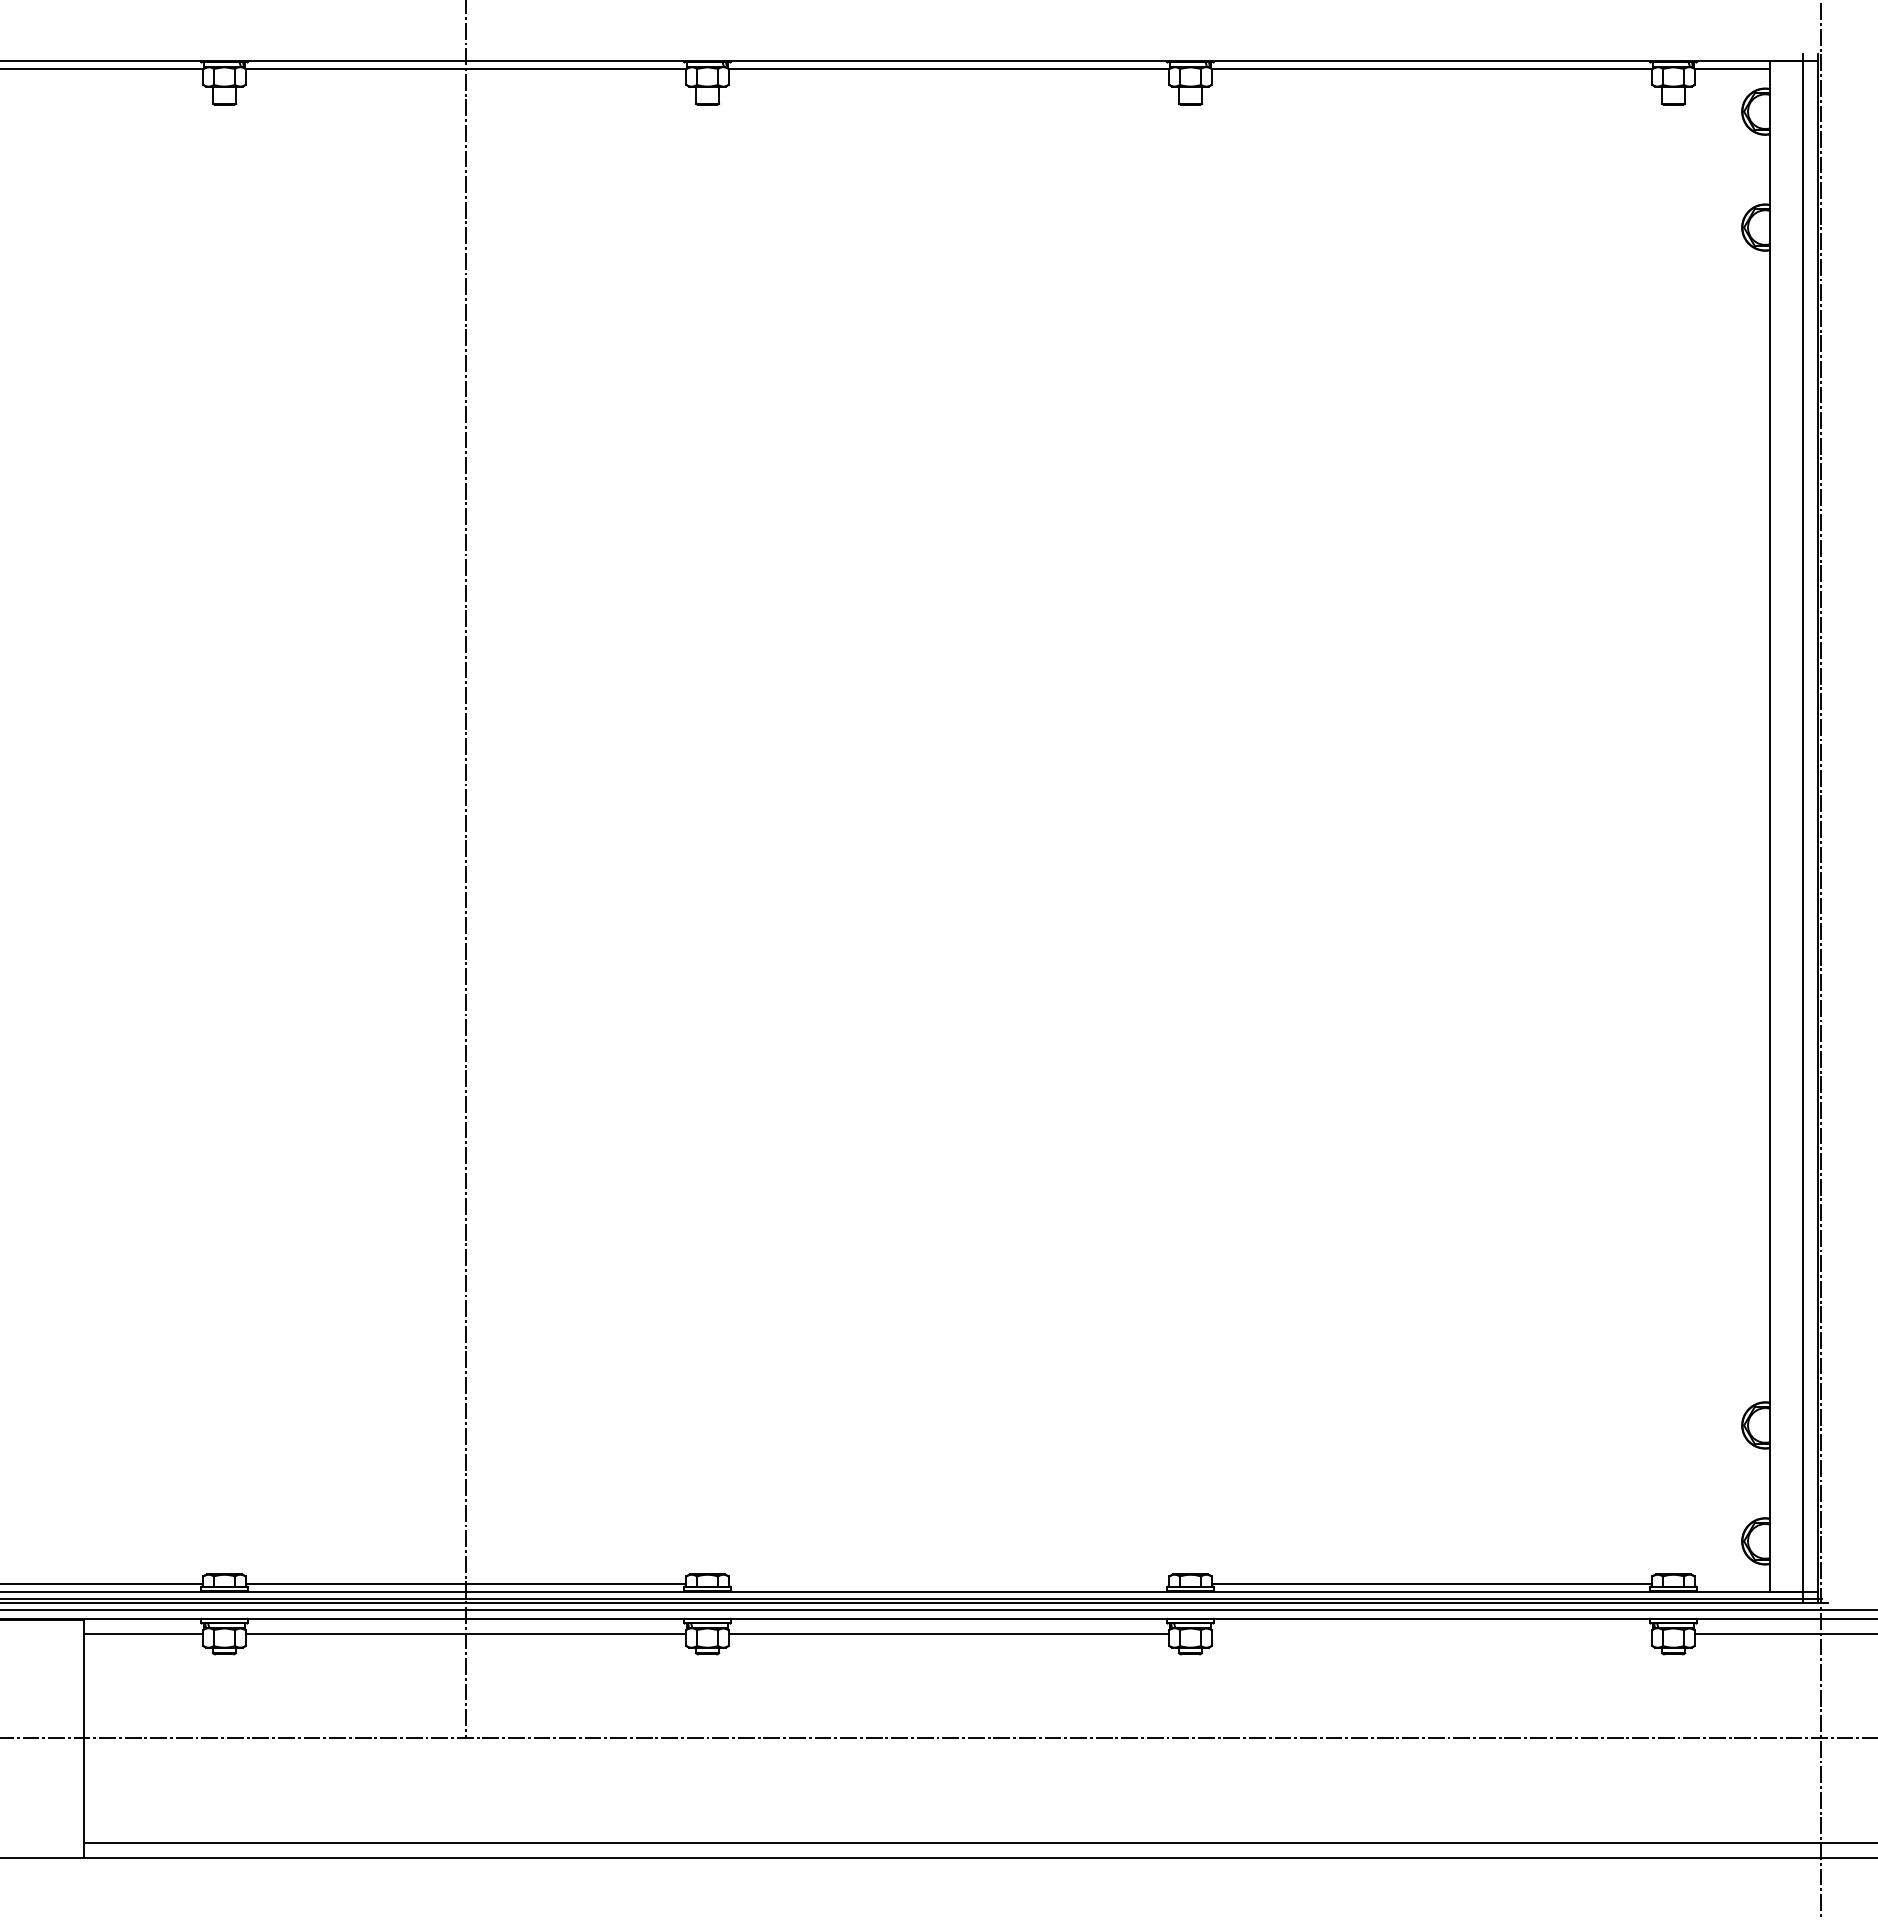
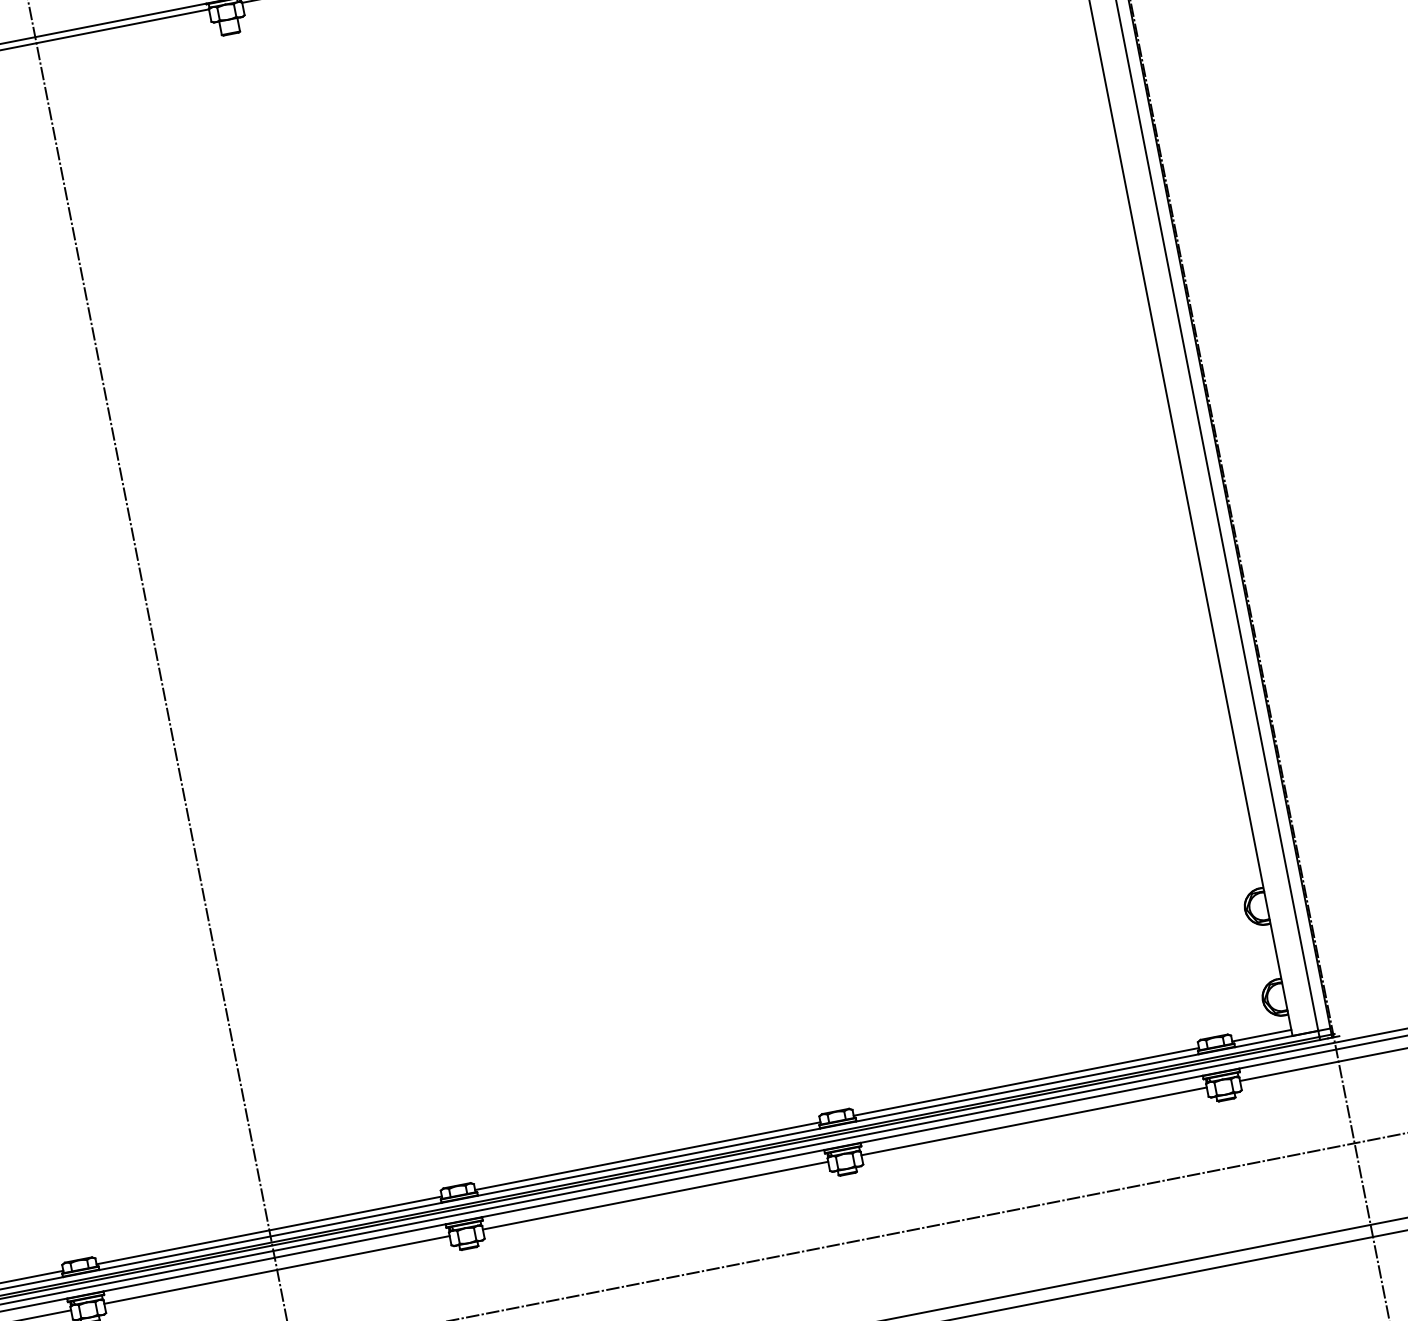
line: (948, 1583) -> (647, 1155), added
line: (1732, 1583) -> (1261, 1035), added
line: (1431, 1634) -> (1033, 1121), added

